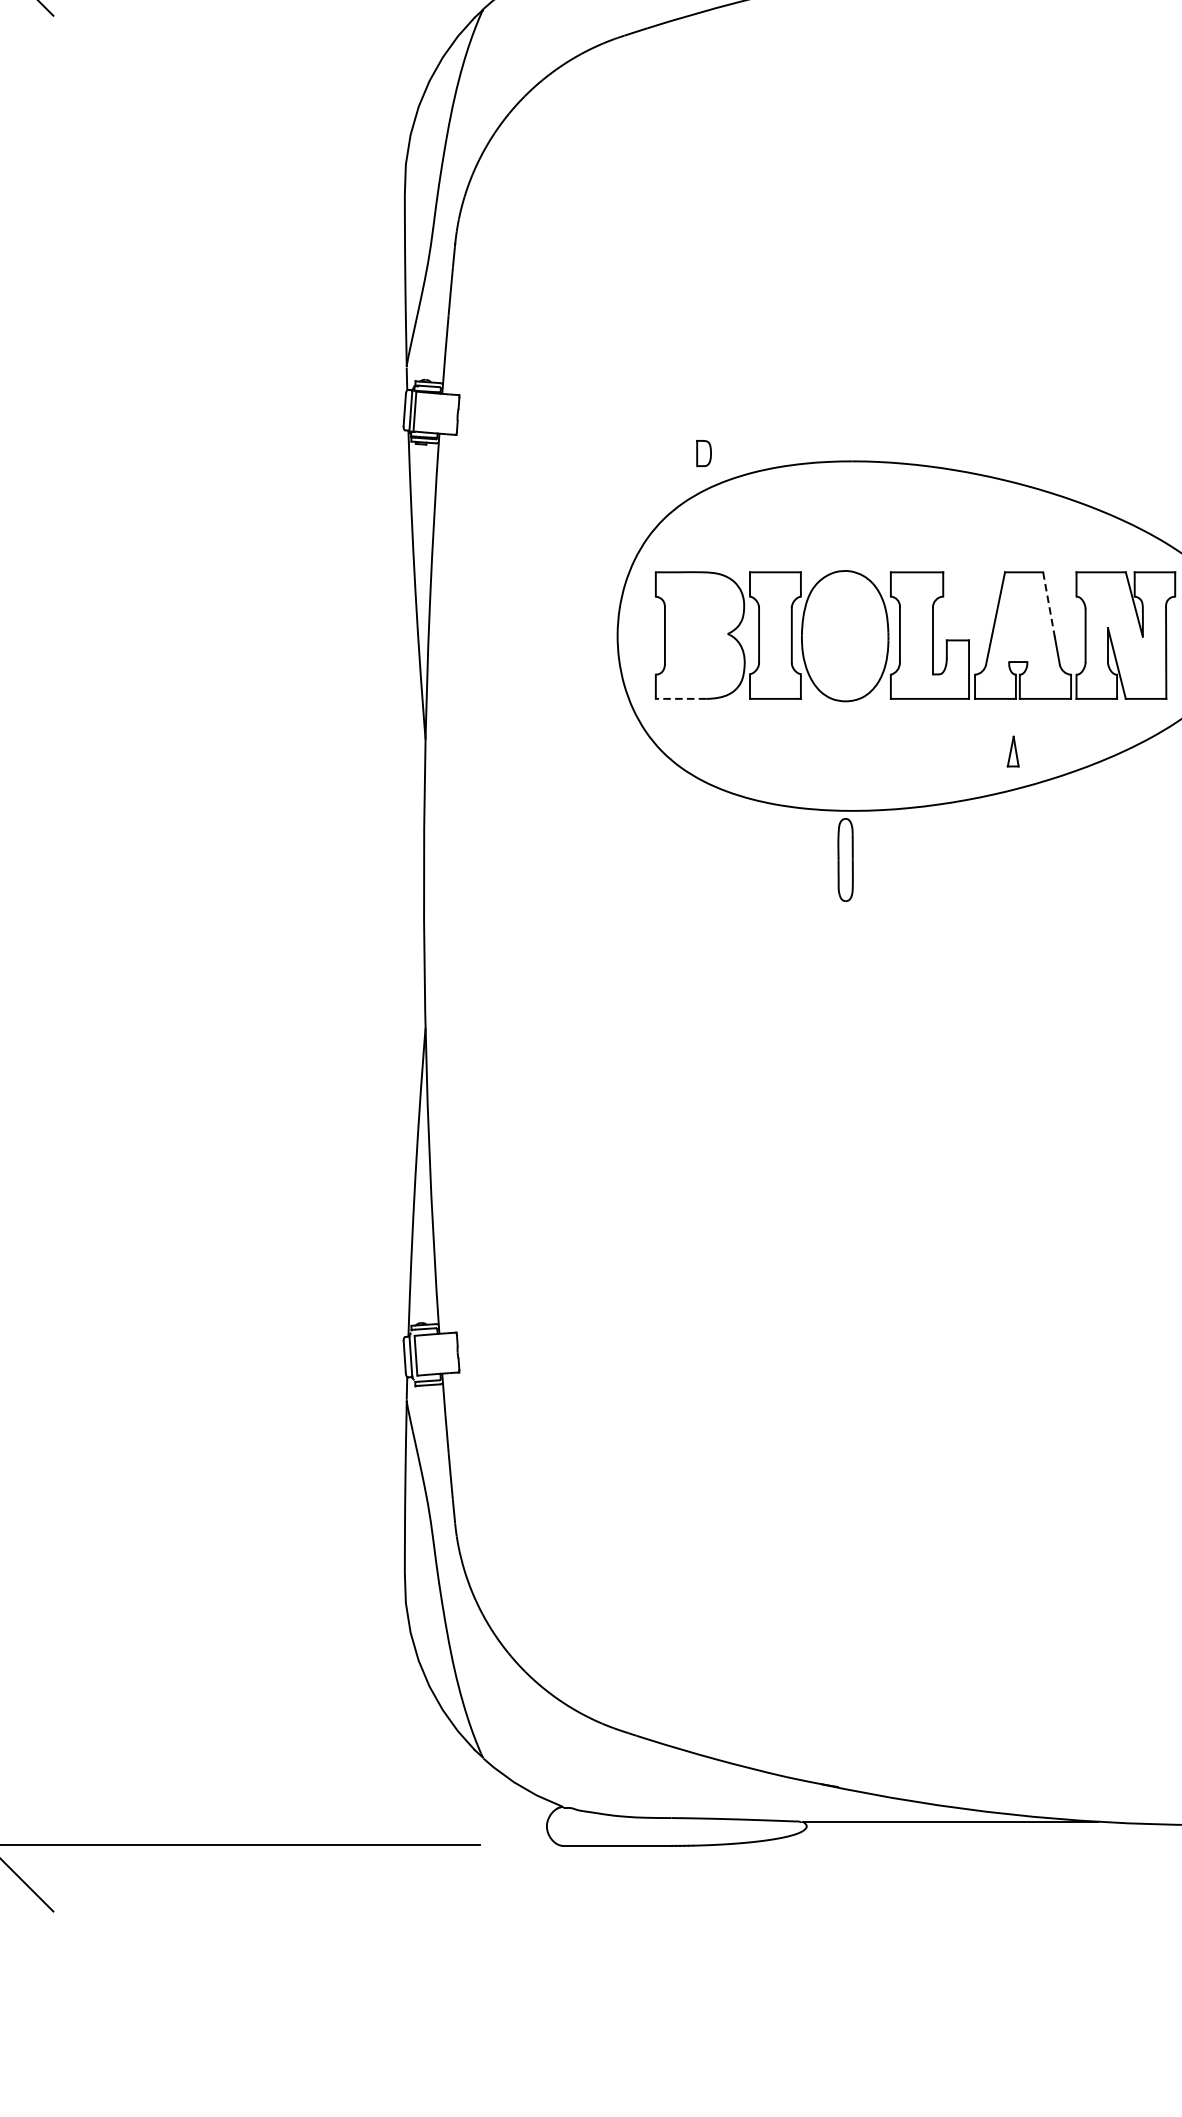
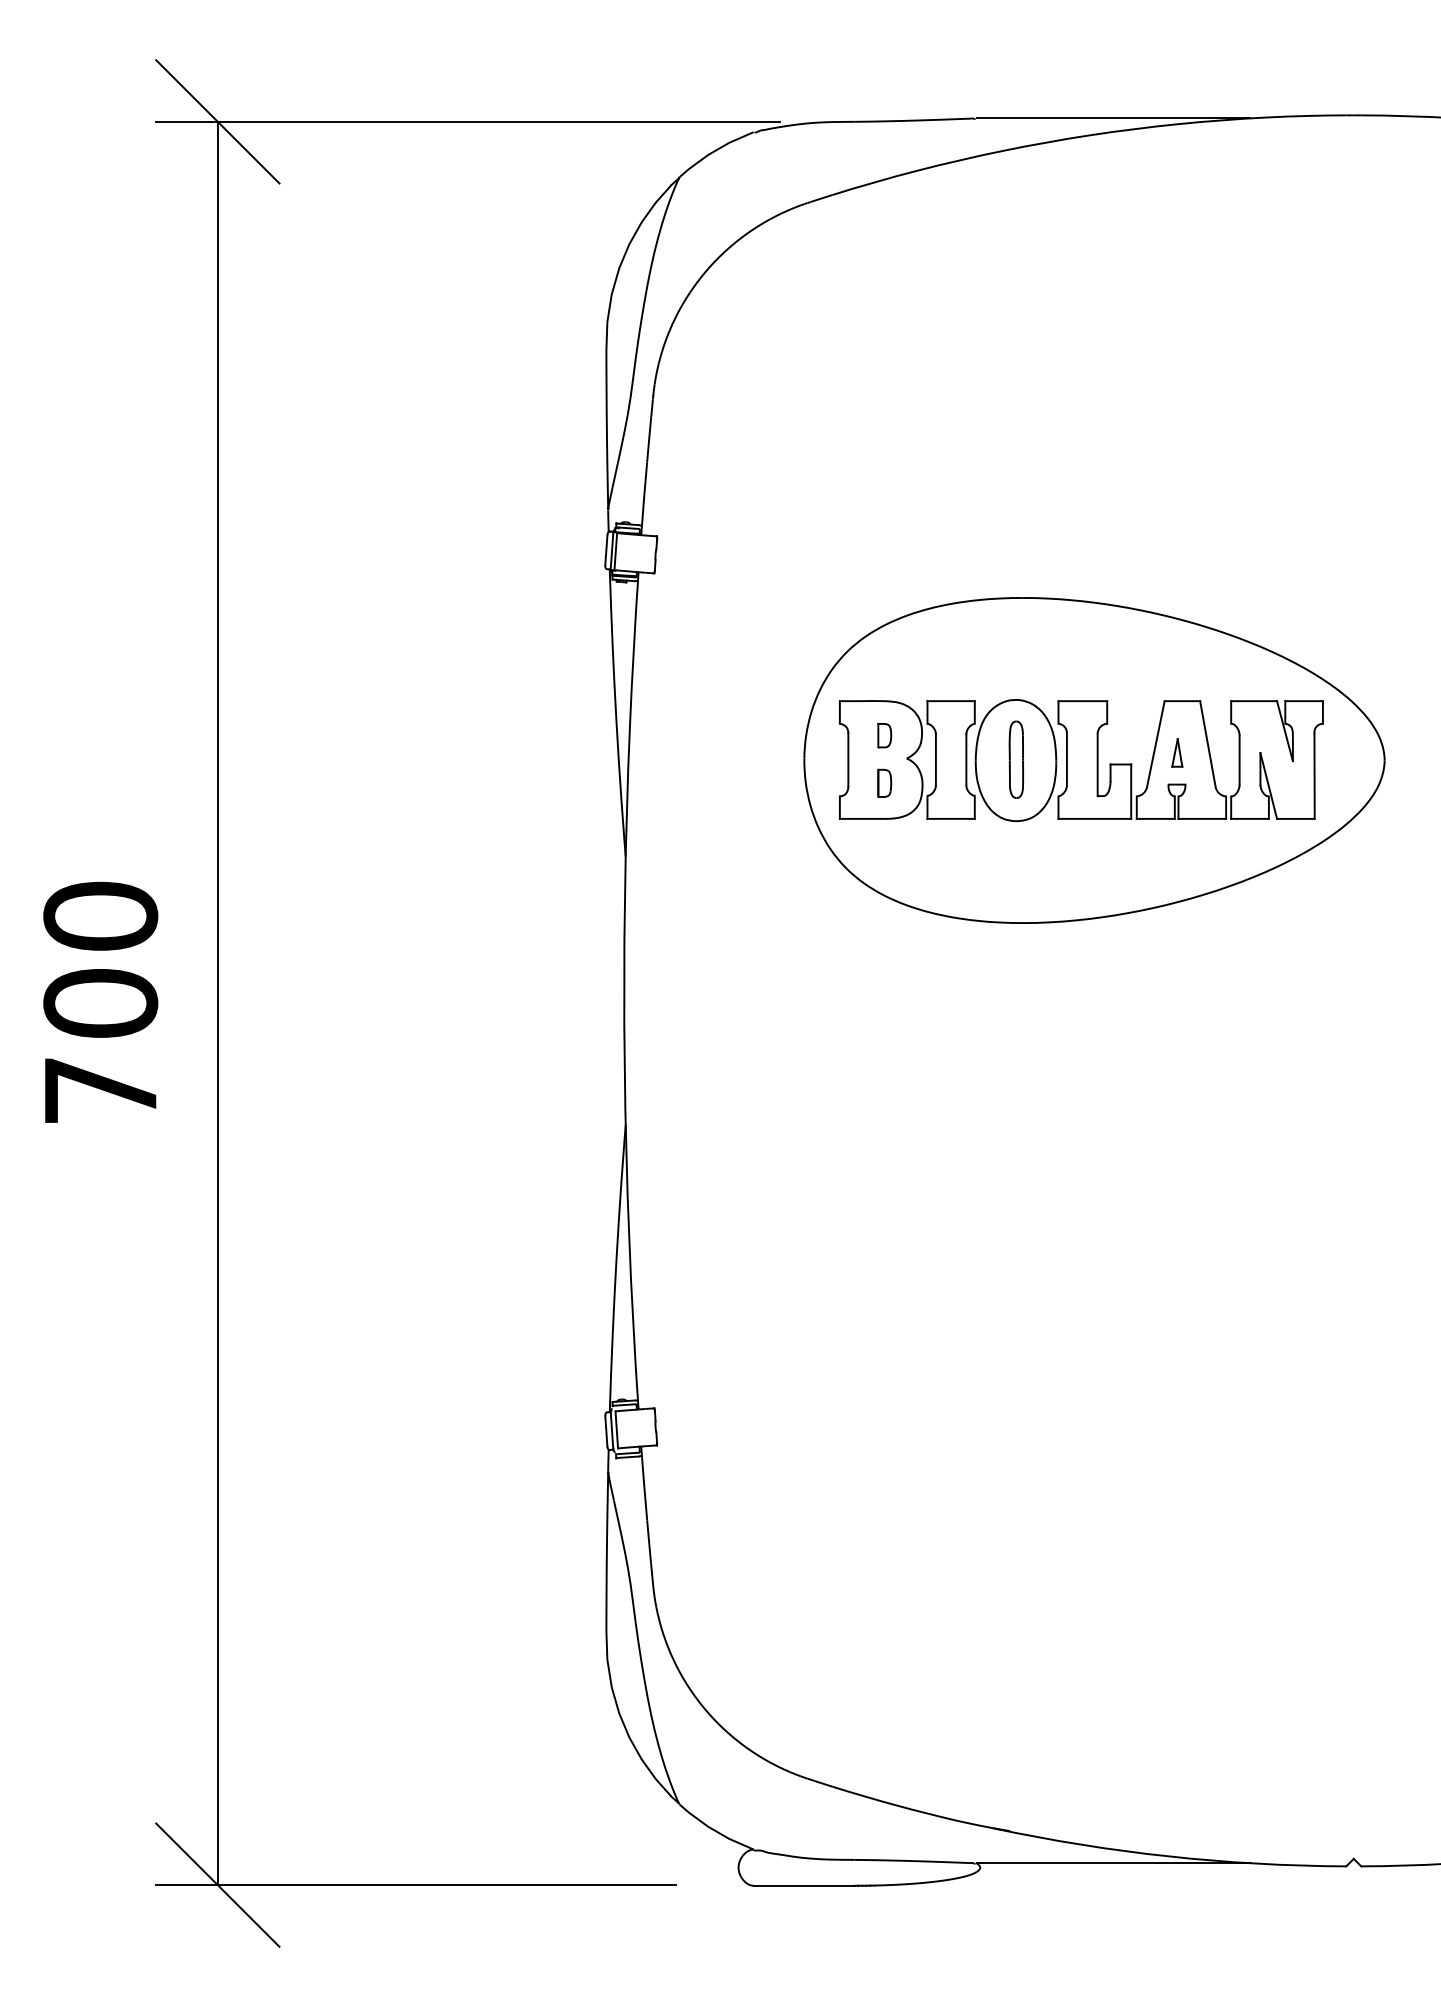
part: (703, 453) -> (884, 735), moved
line: (1048, 604) -> (1205, 731), dashed -> solid
part: (703, 659) -> (884, 782), added
line: (680, 698) -> (862, 818), dashed -> solid
part: (1013, 751) -> (1177, 752), moved
part: (845, 859) -> (1016, 759), moved

